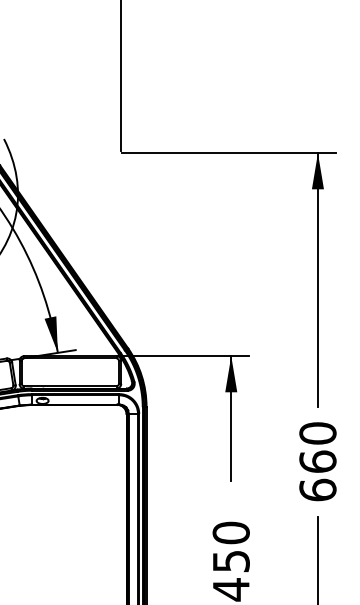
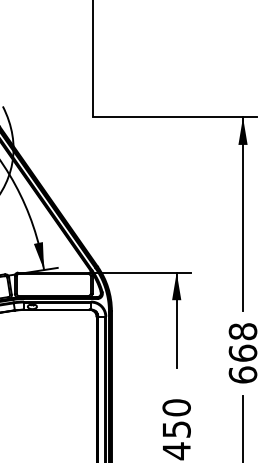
text: (318, 433) -> (243, 331), 660 -> 668

